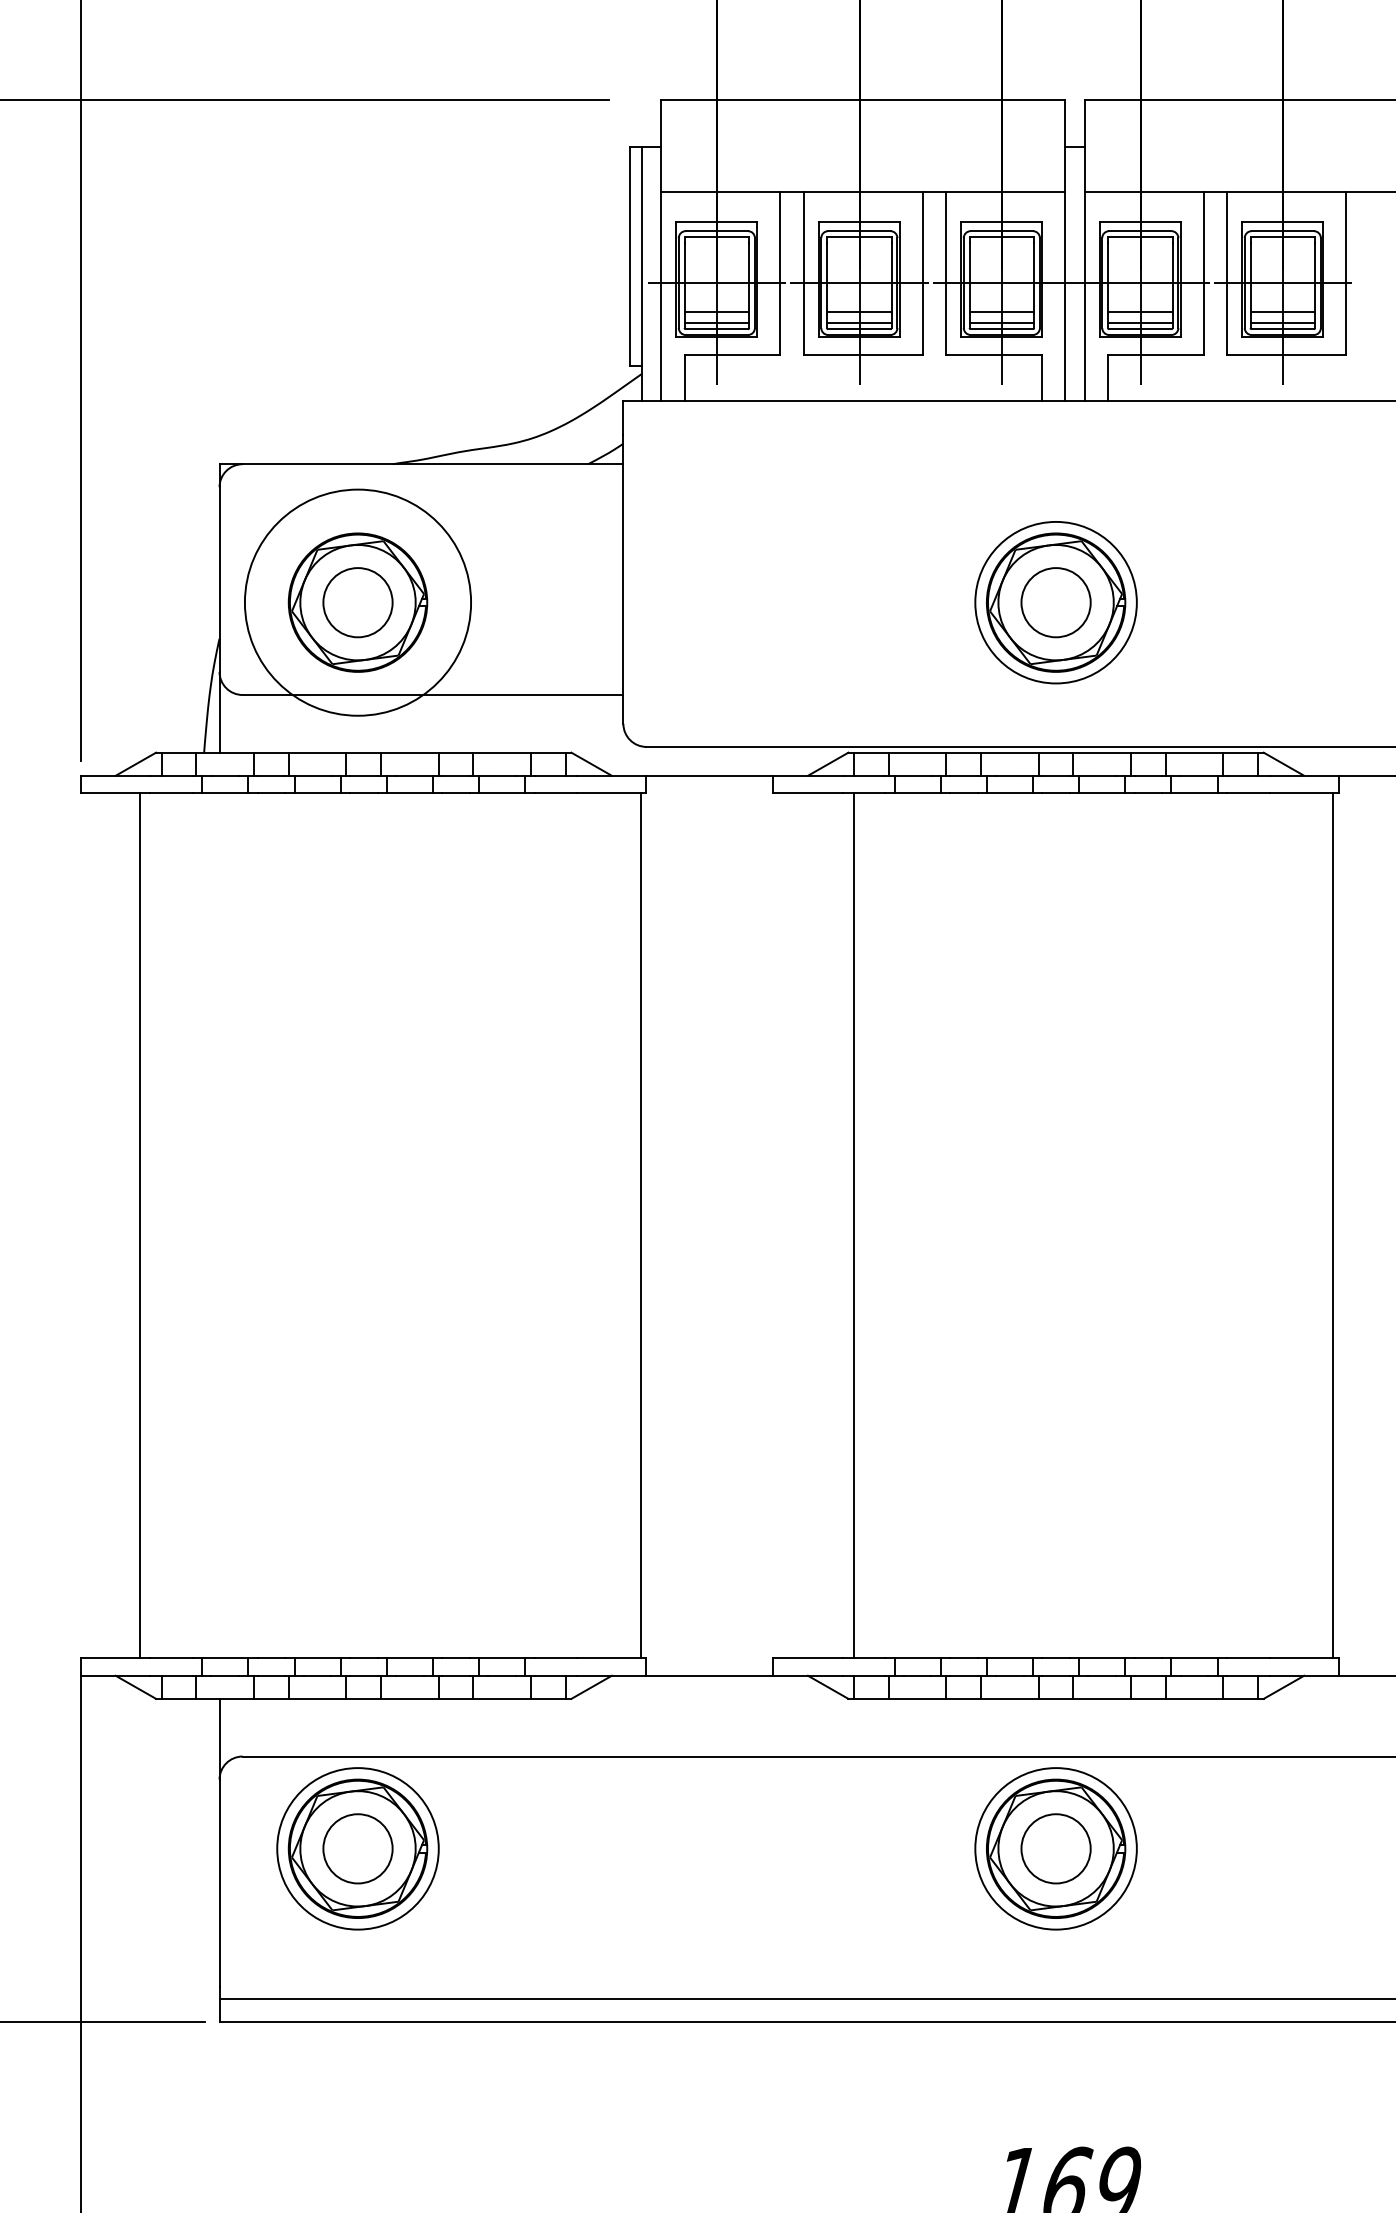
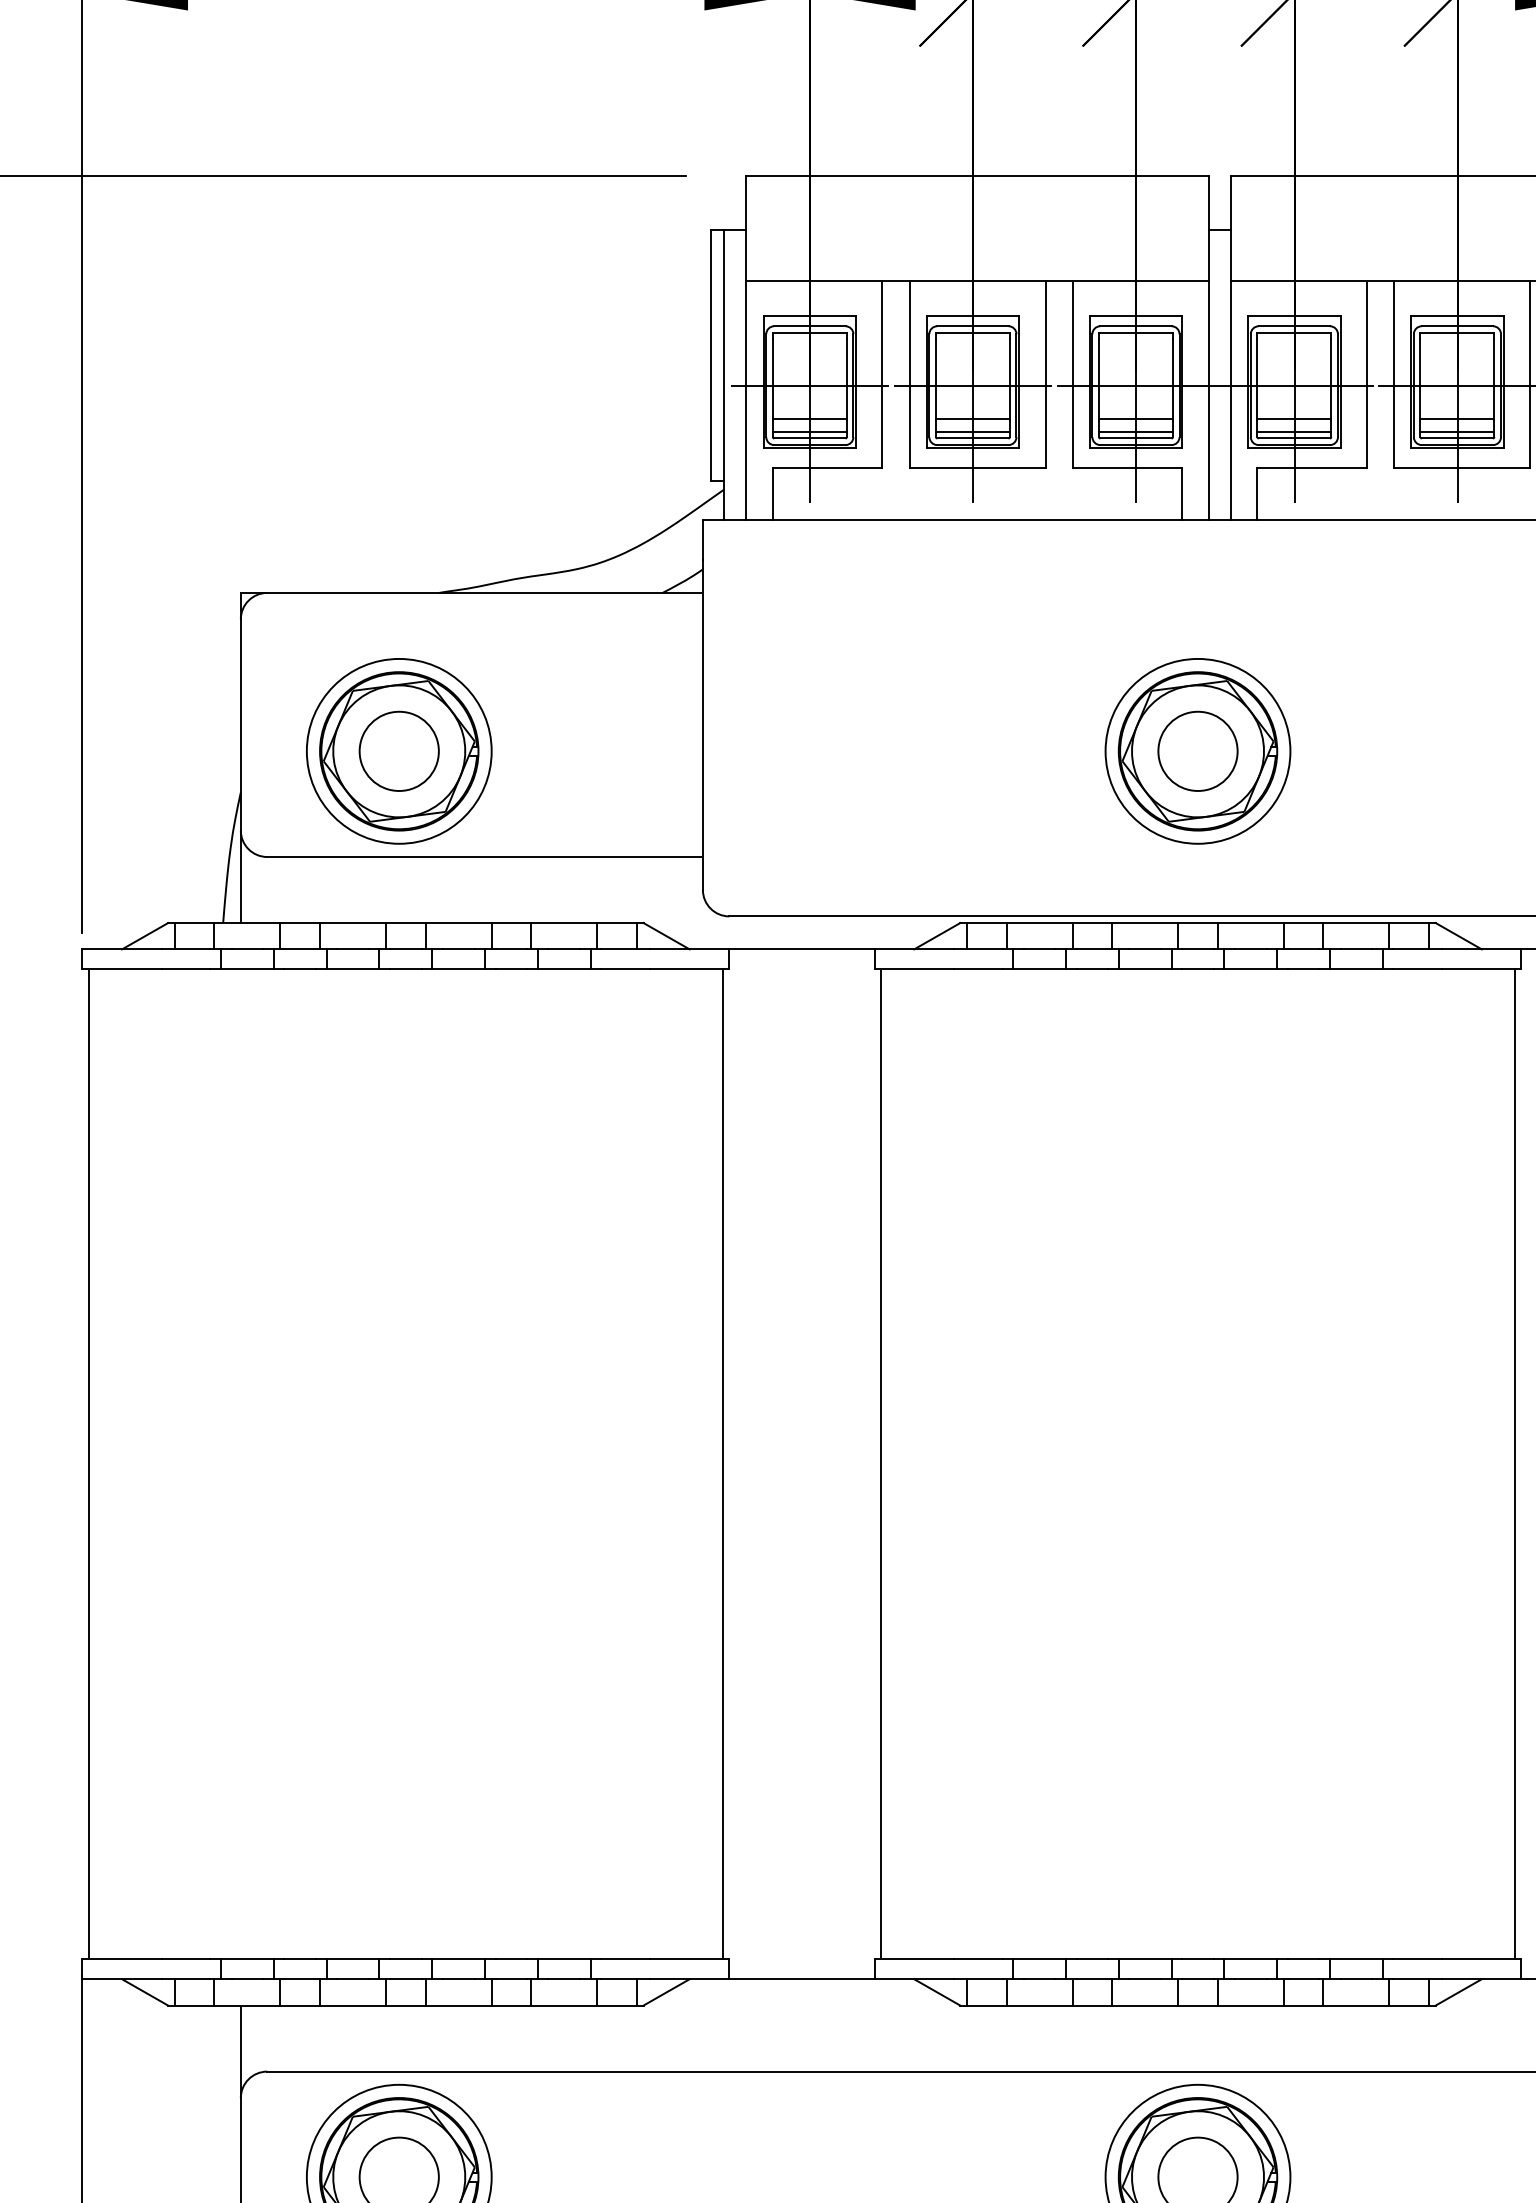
circle: (357, 602) -> (398, 751), size x0.71
line: (139, 1225) -> (88, 1463), moved
line: (854, 1225) -> (881, 1463), moved

